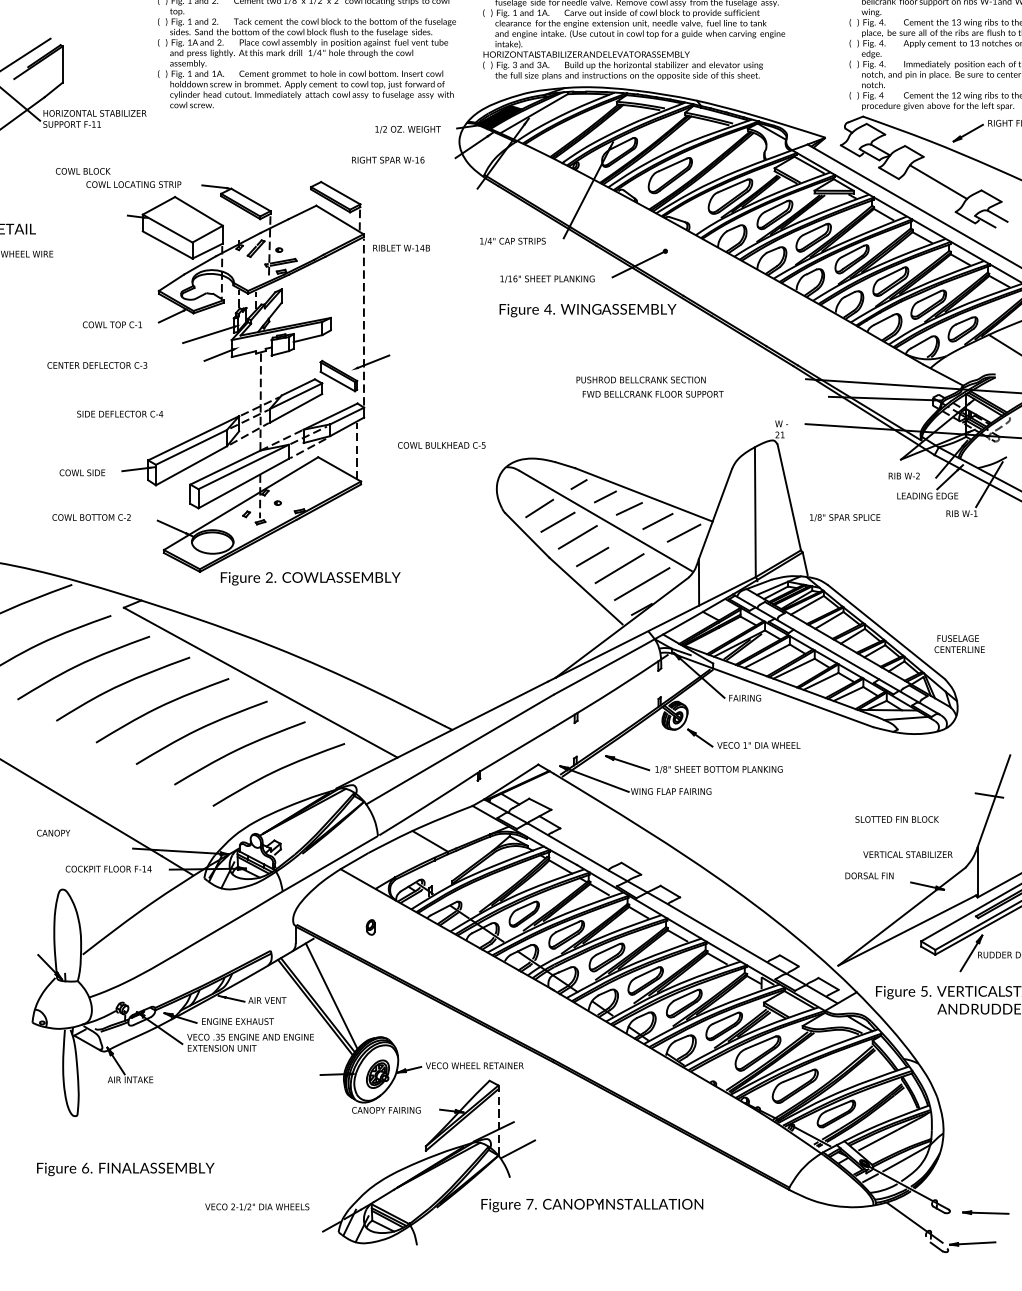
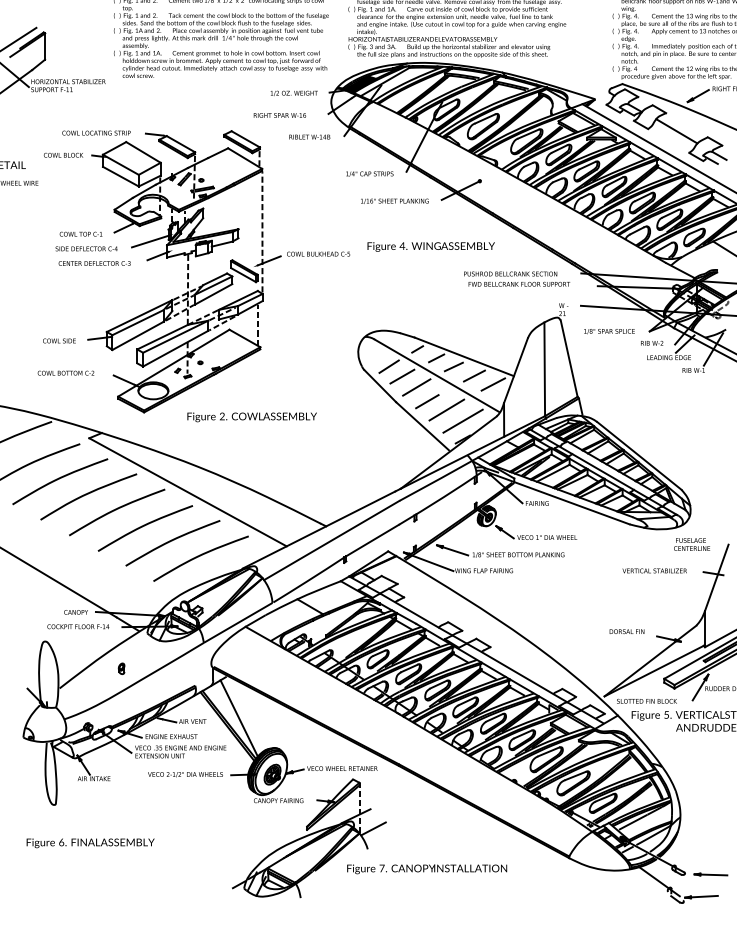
text: (82, 171) -> (63, 155), moved
text: (401, 247) -> (309, 136), moved
text: (587, 310) -> (430, 246), moved
text: (97, 365) -> (94, 263), moved
text: (649, 386) -> (516, 278), moved
text: (120, 413) -> (86, 248), moved
text: (441, 445) -> (318, 254), moved
text: (845, 517) -> (609, 331), moved
text: (310, 578) -> (252, 417), moved
text: (959, 643) -> (691, 544), moved
text: (896, 819) -> (646, 701), moved
text: (53, 832) -> (76, 611), moved
text: (907, 854) -> (654, 570), moved
part: (370, 927) -> (121, 668), moved
text: (257, 1206) -> (185, 774), moved

